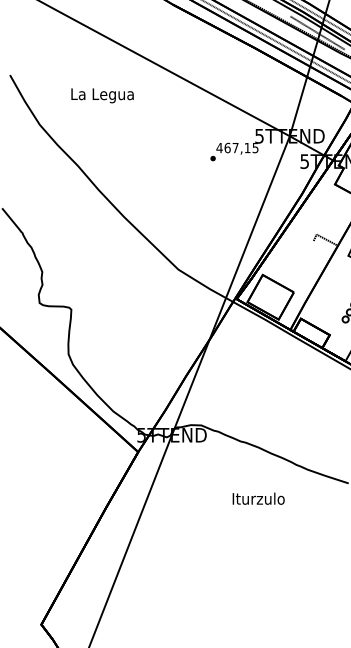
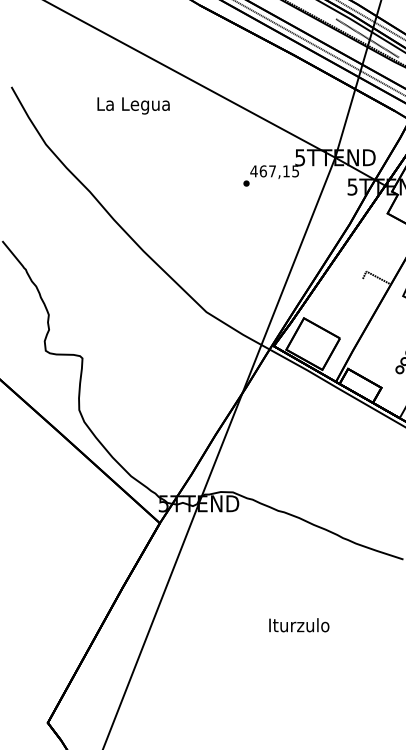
text: (102, 95) -> (133, 105), moved
text: (258, 498) -> (299, 625), moved

